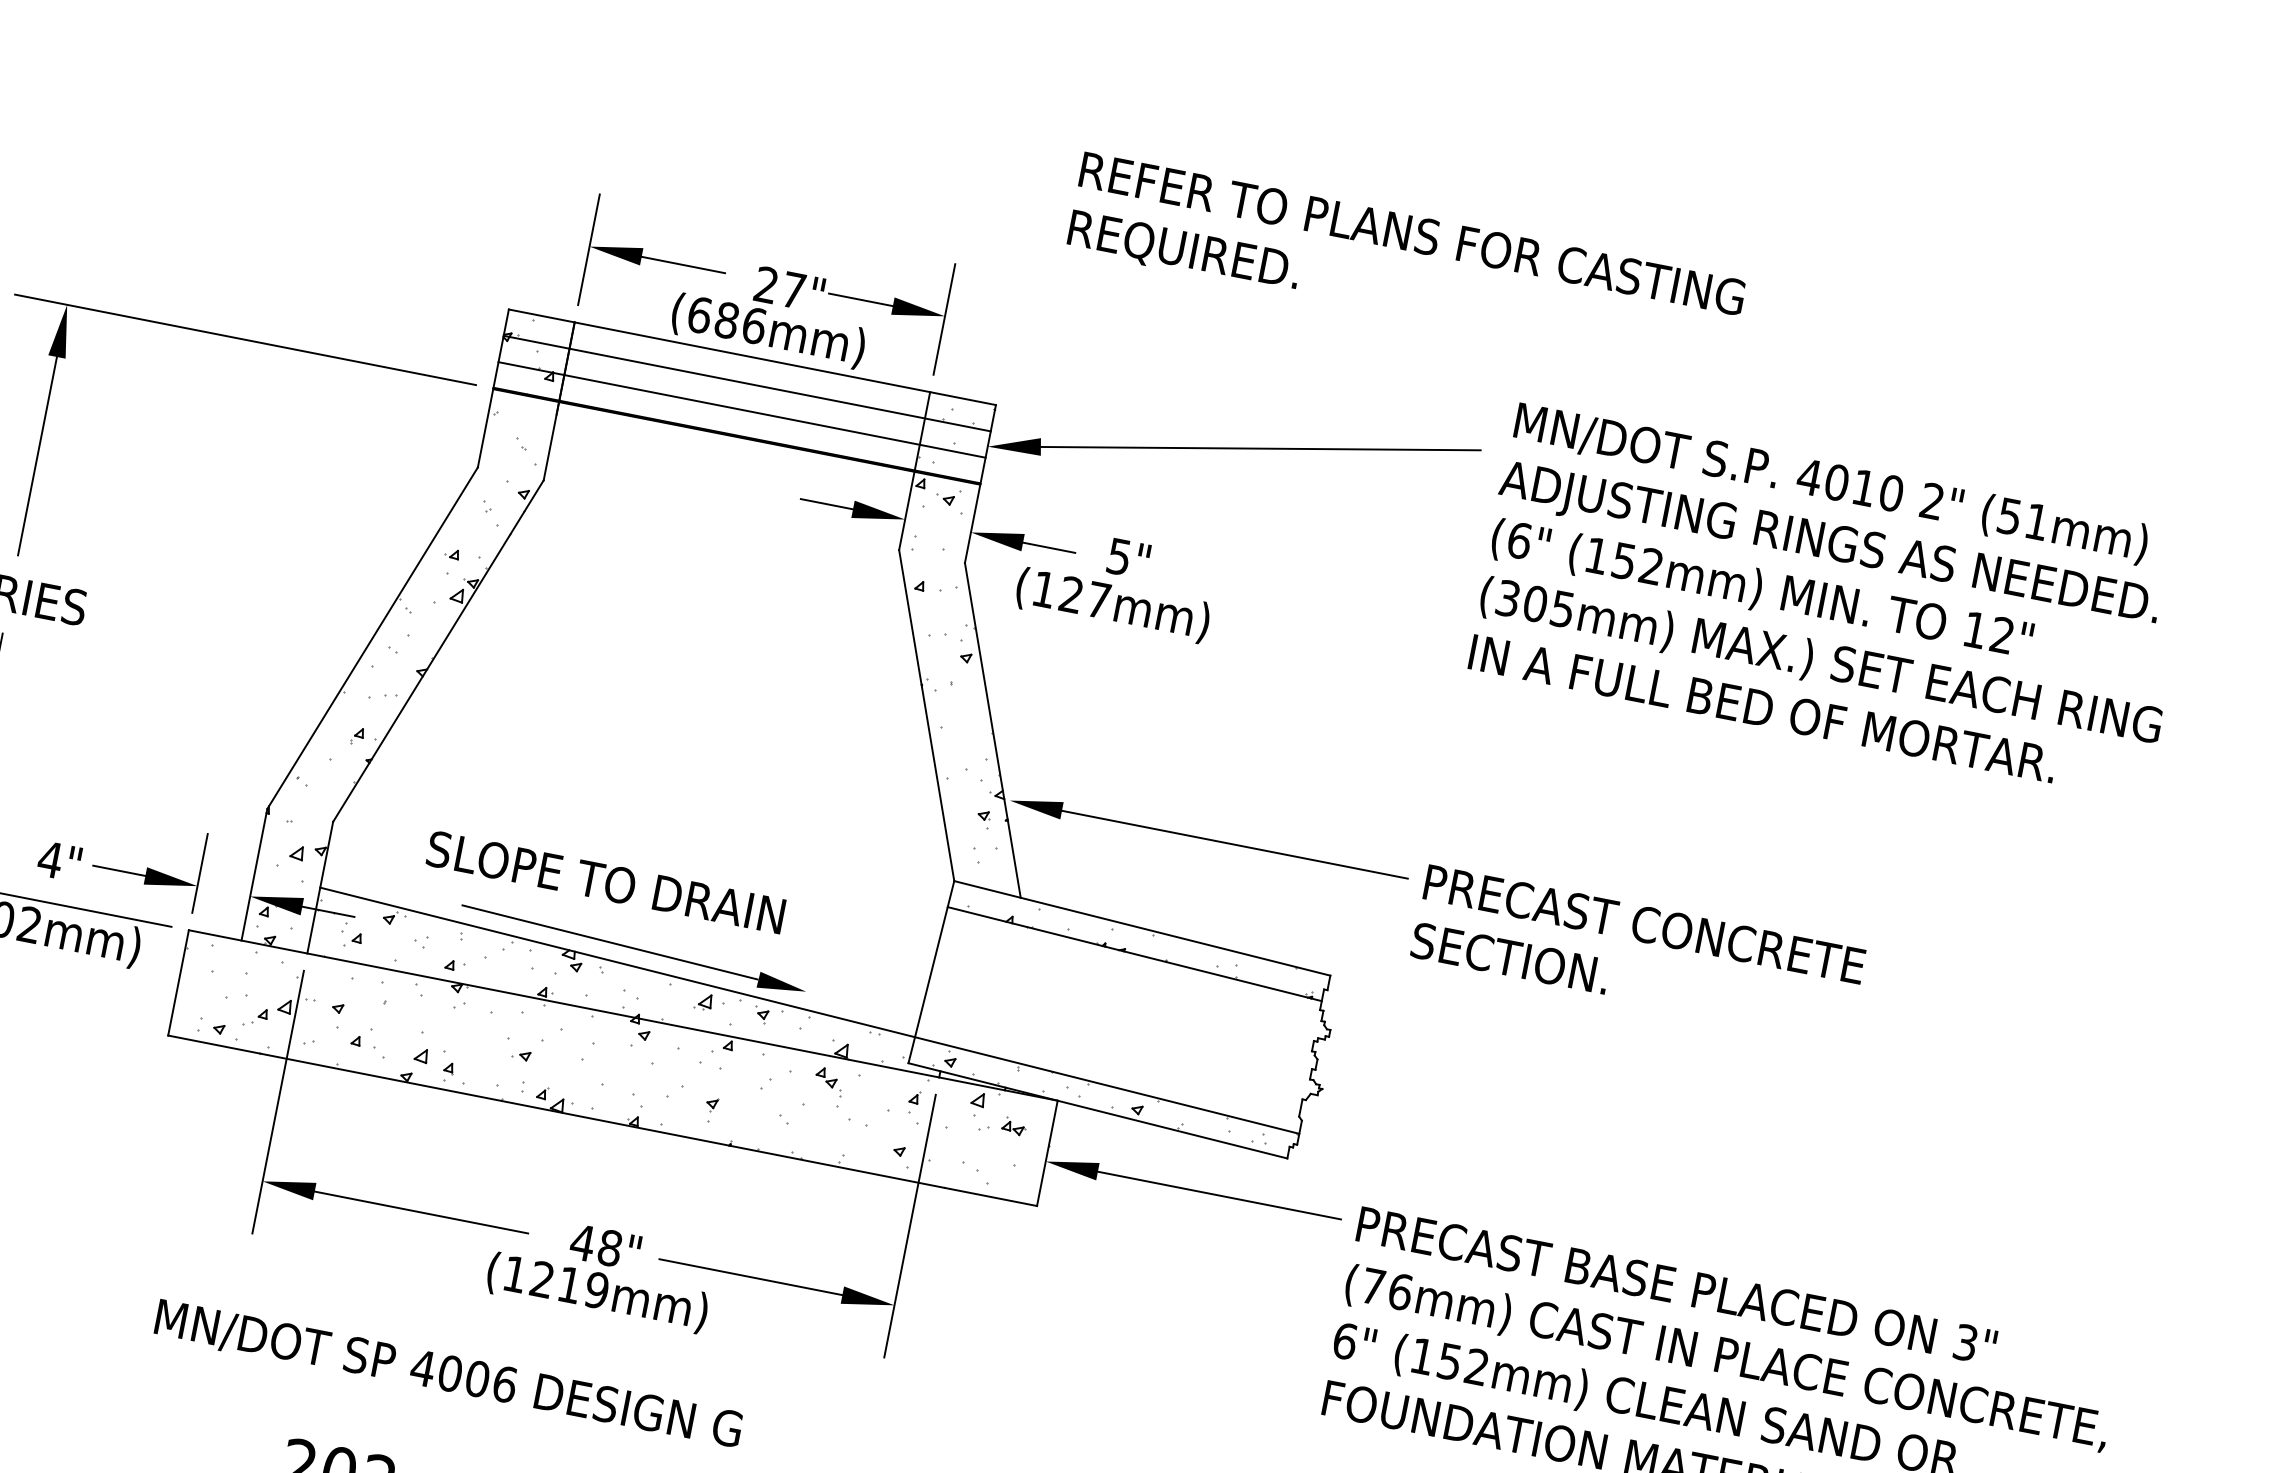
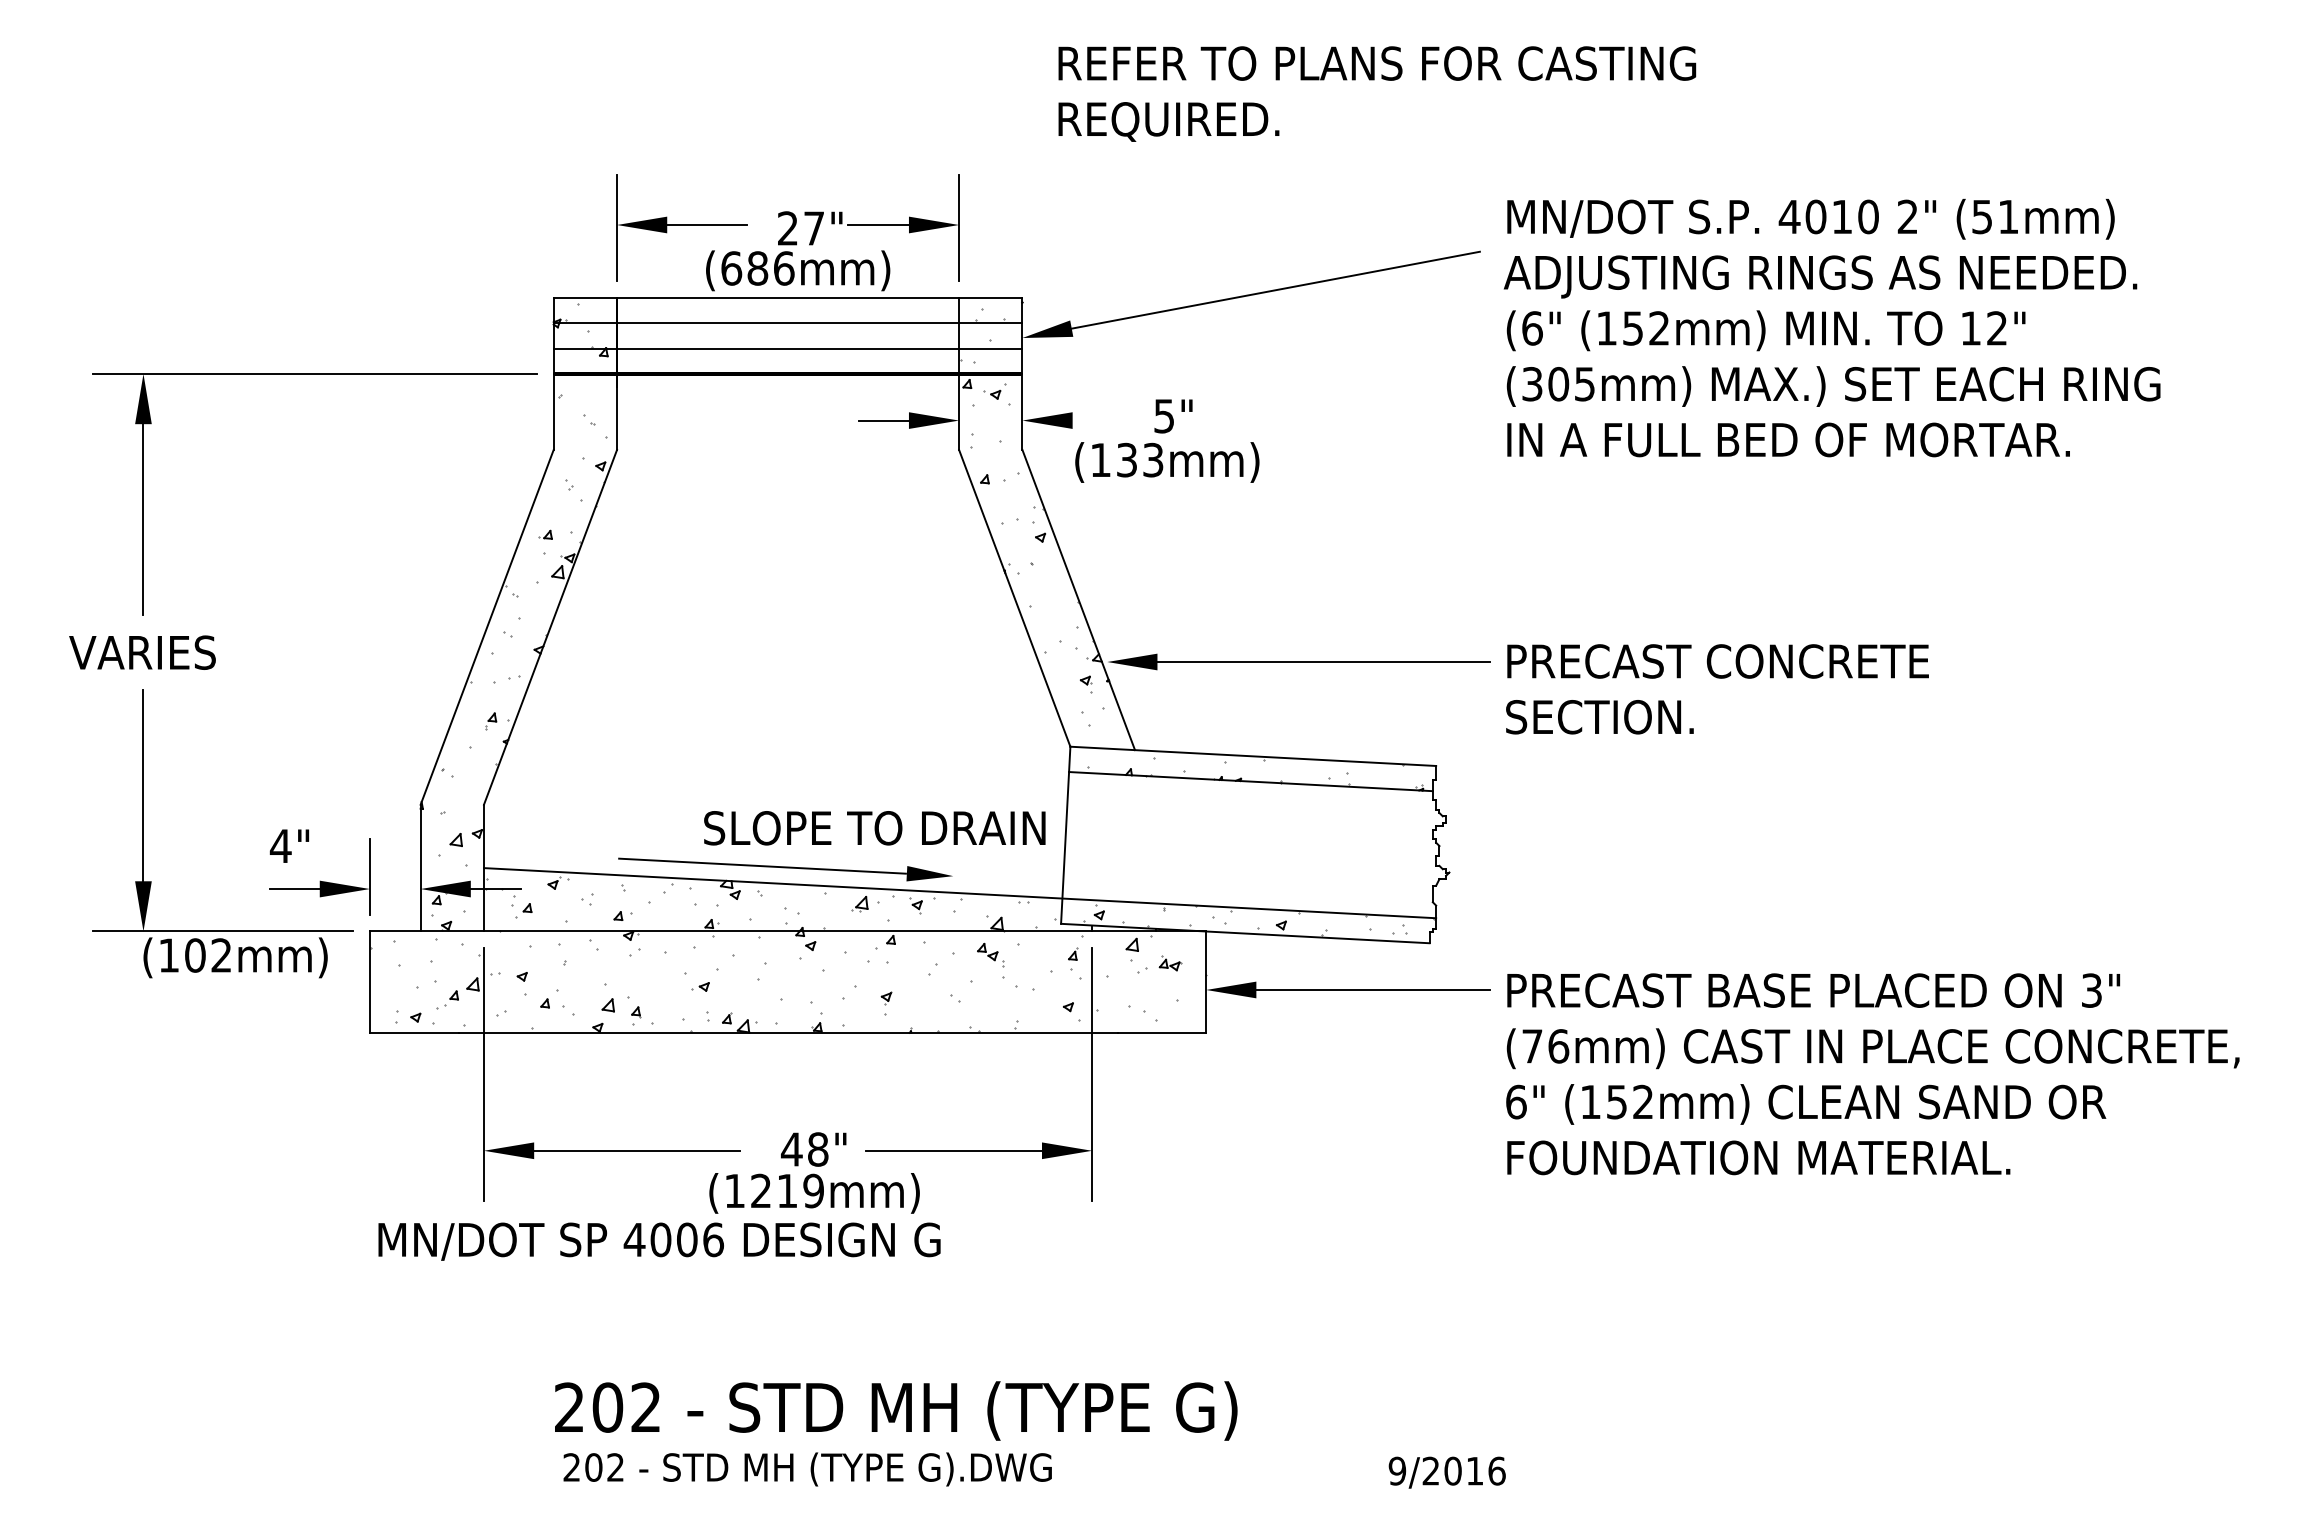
line: (1048, 547) -> (1097, 420), removed
text: (1085, 596) -> (1140, 459), (127mm) -> (133mm)
text: (59, 860) -> (289, 845), moved
text: (605, 882) -> (874, 828), moved
text: (448, 1375) -> (659, 1241), moved

